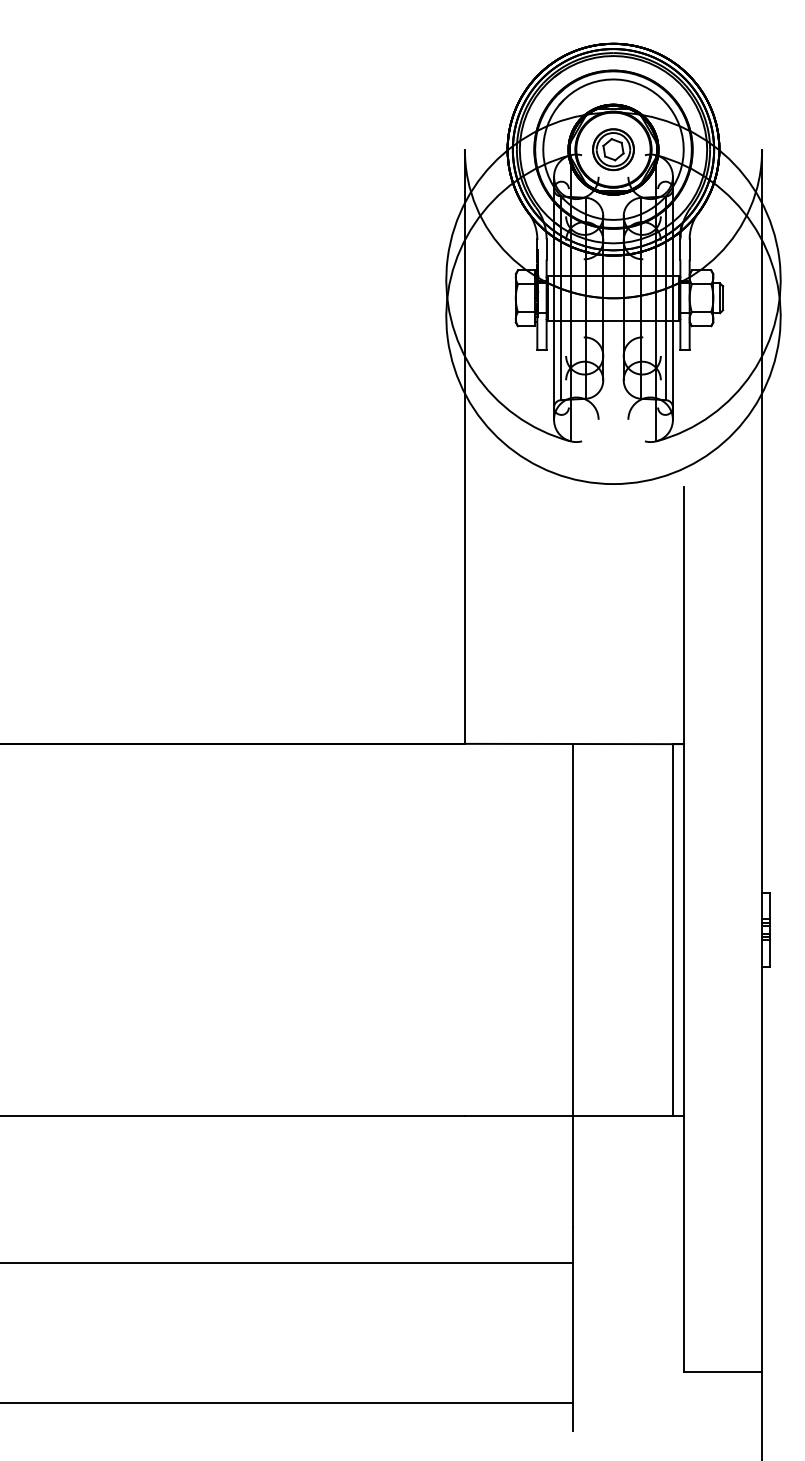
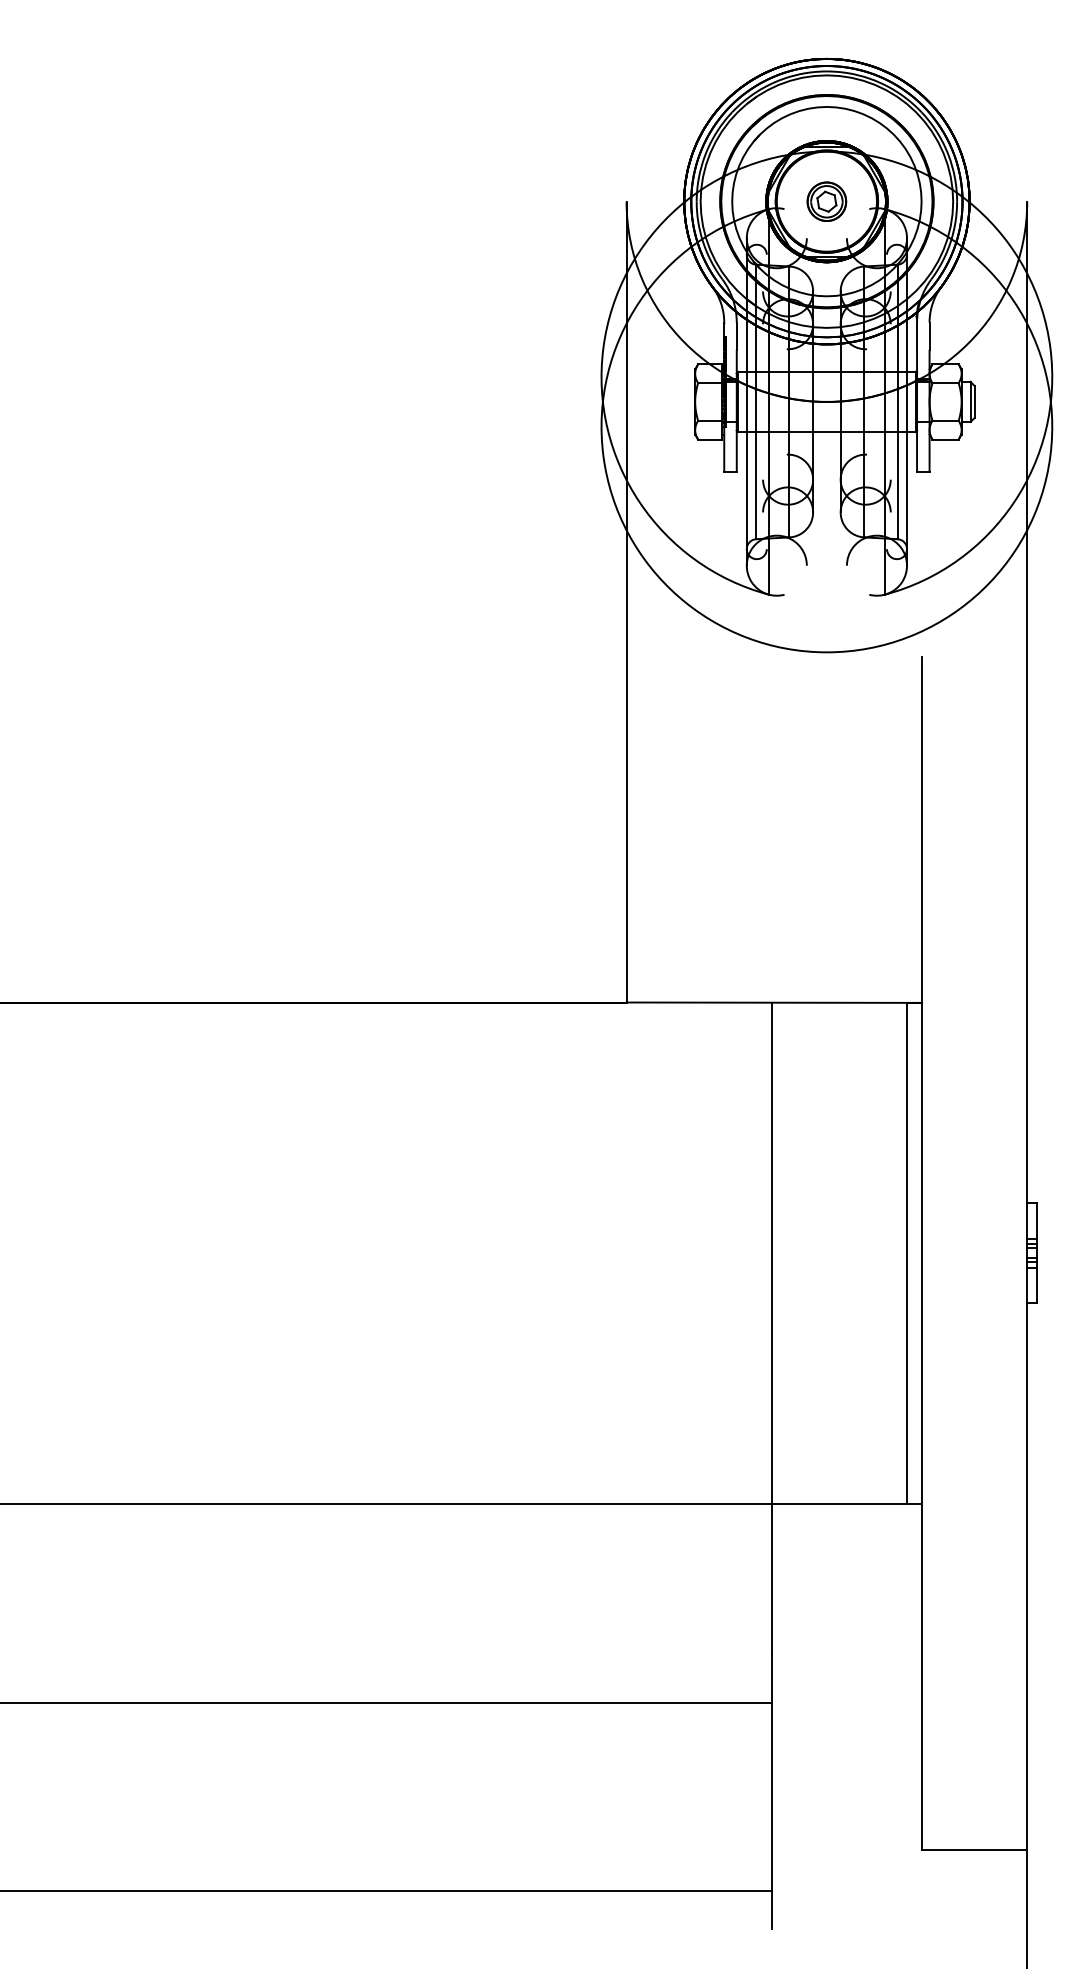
part: (613, 149) -> (826, 201), size x0.7

